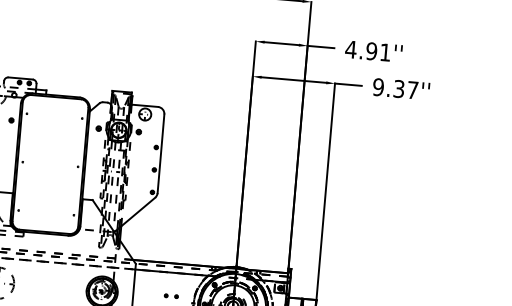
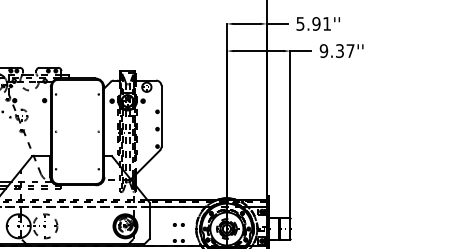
text: (351, 49) -> (300, 23), 4.91'' -> 5.91''

